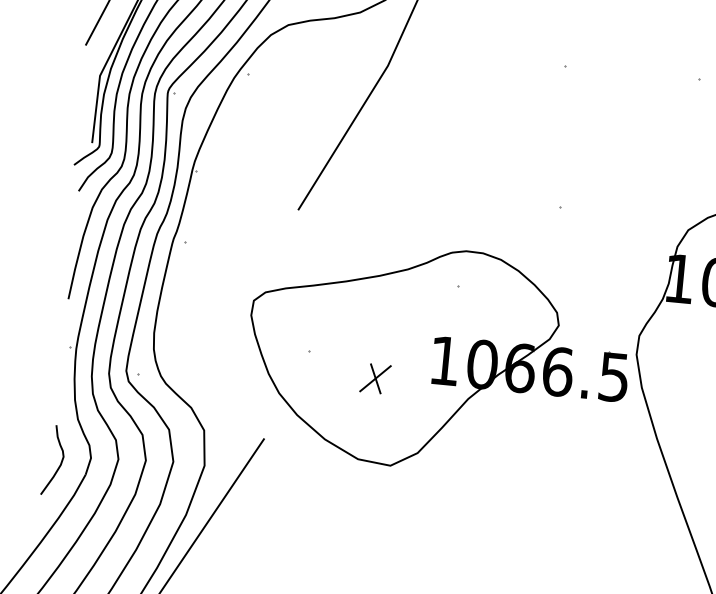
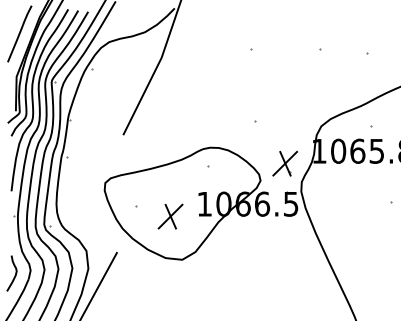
part: (608, 296) -> (284, 163), added
part: (375, 378) -> (170, 216), size x1.67

